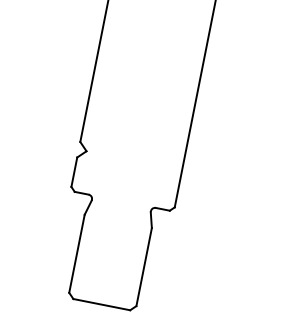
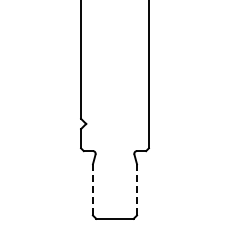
line: (76, 253) -> (92, 189), solid -> dashed
line: (144, 266) -> (137, 189), solid -> dashed

